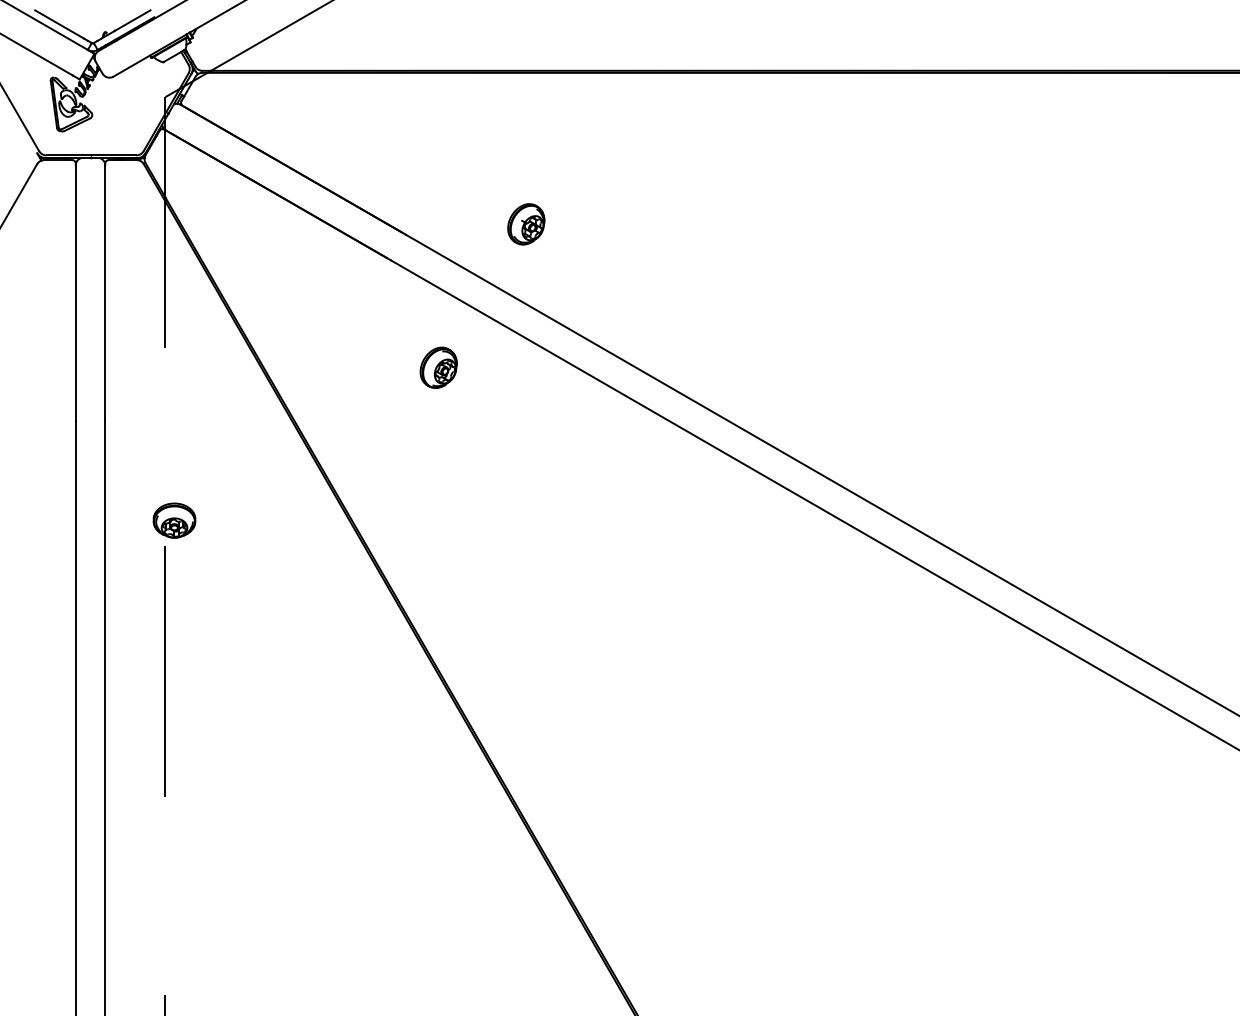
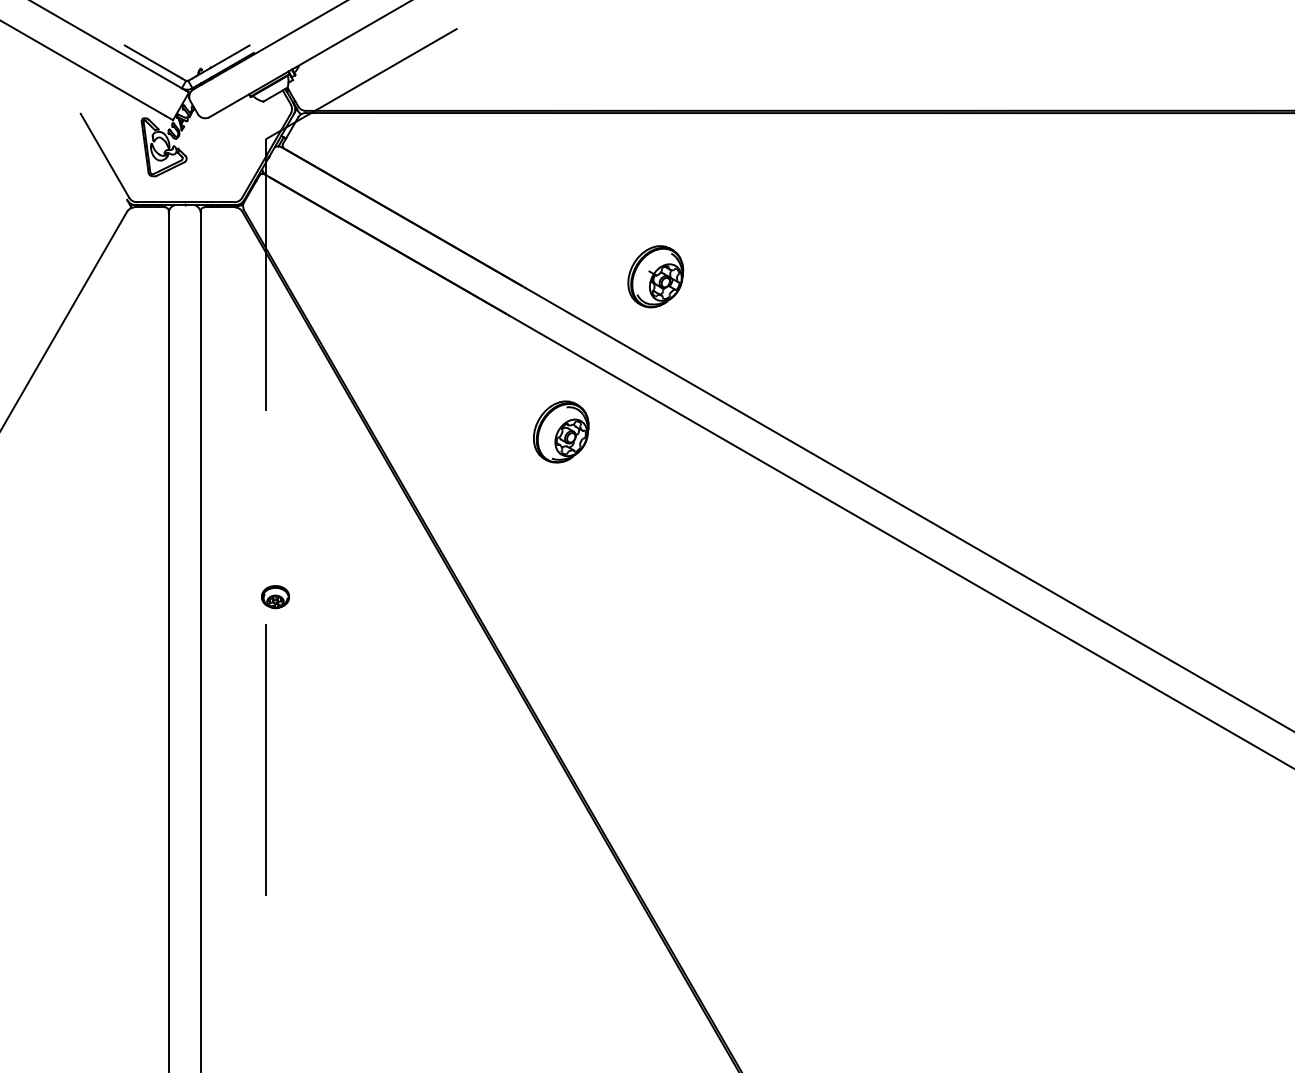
part: (526, 224) -> (656, 277), size x1.4
part: (438, 367) -> (560, 431), size x1.4
part: (174, 520) -> (275, 597), size x0.6

